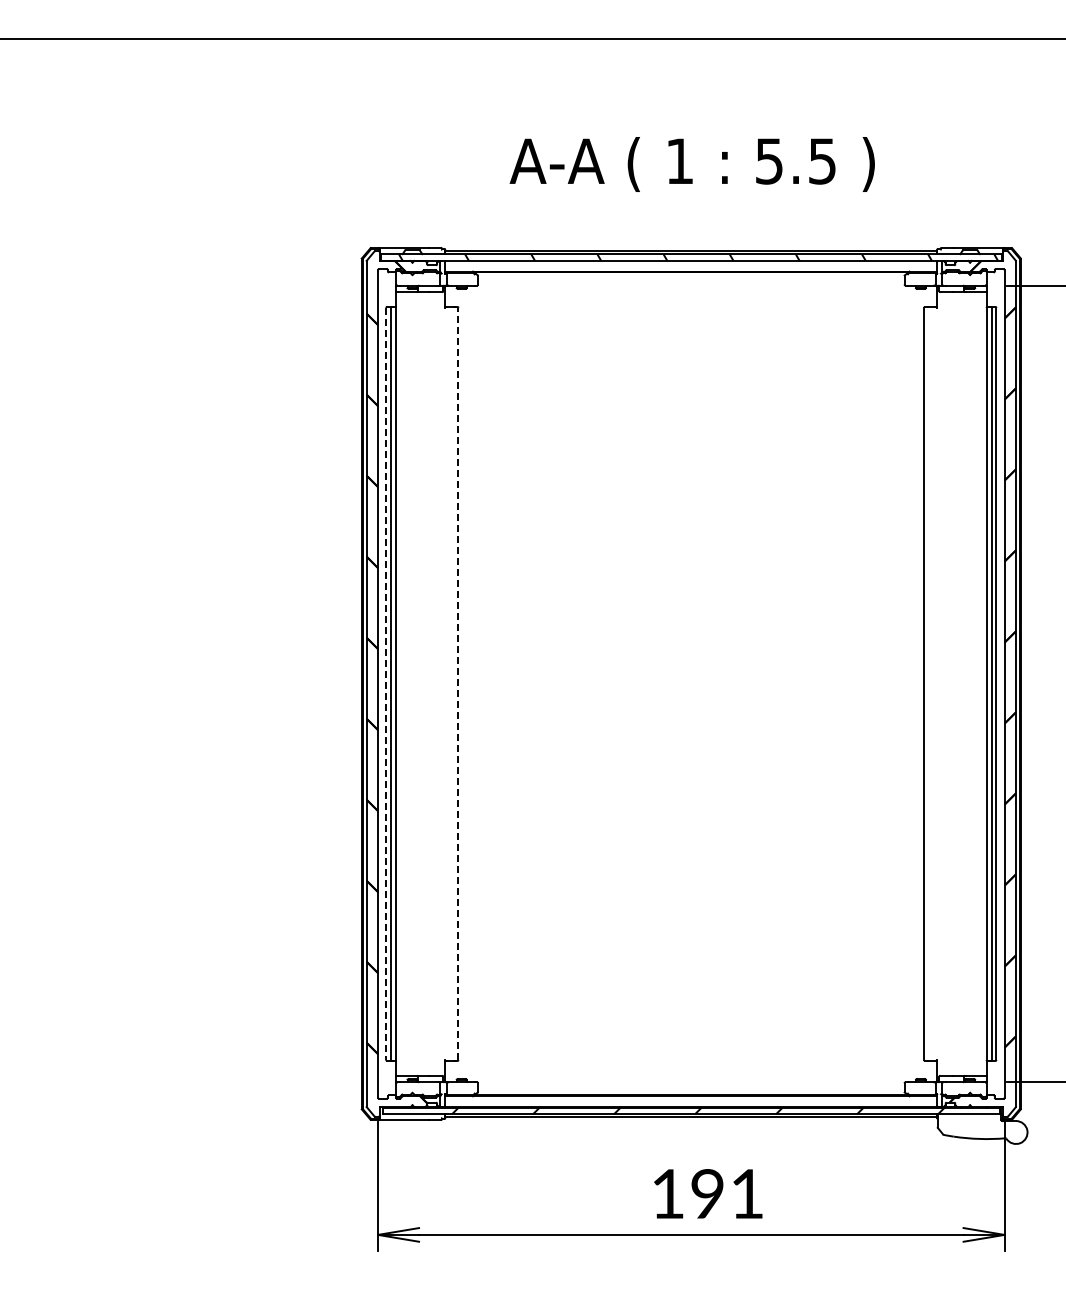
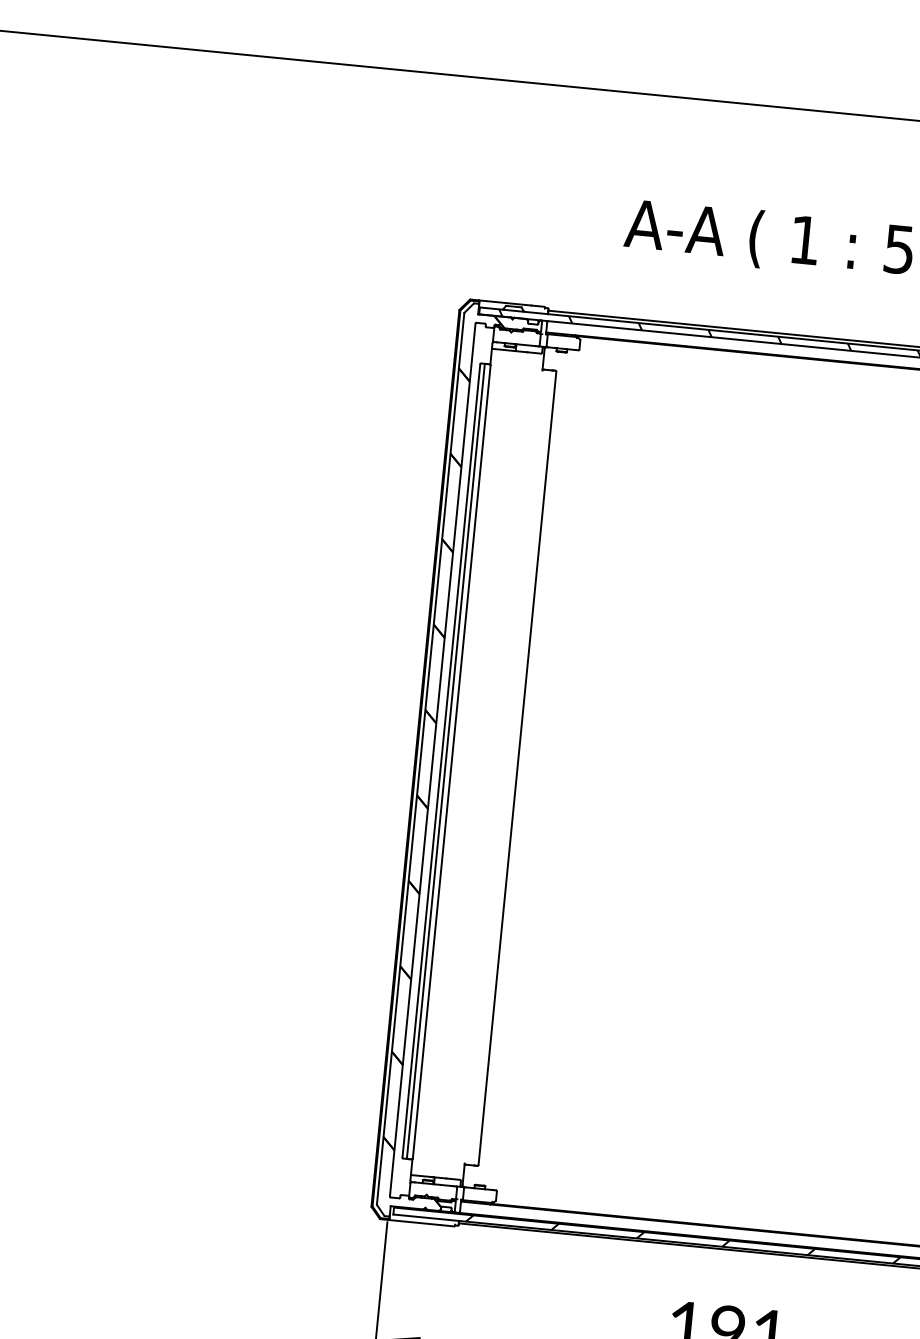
line: (458, 683) -> (517, 767), dashed -> solid
line: (386, 684) -> (441, 761), dashed -> solid

